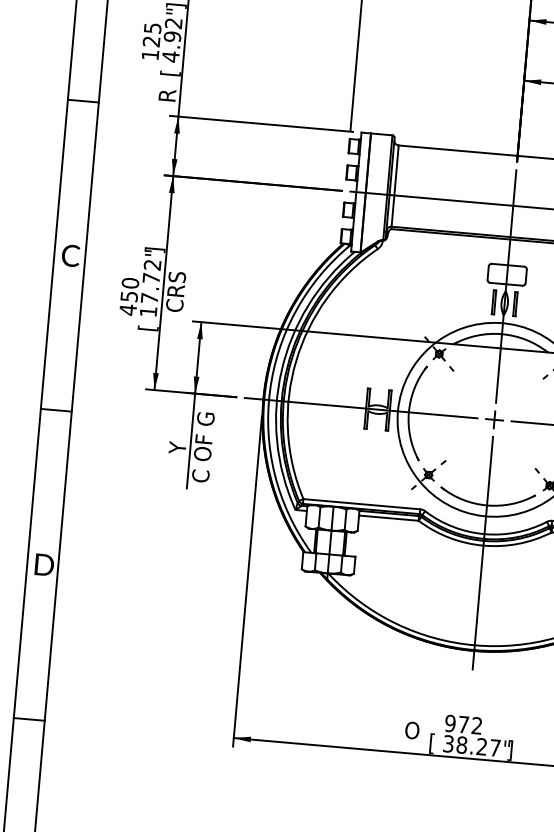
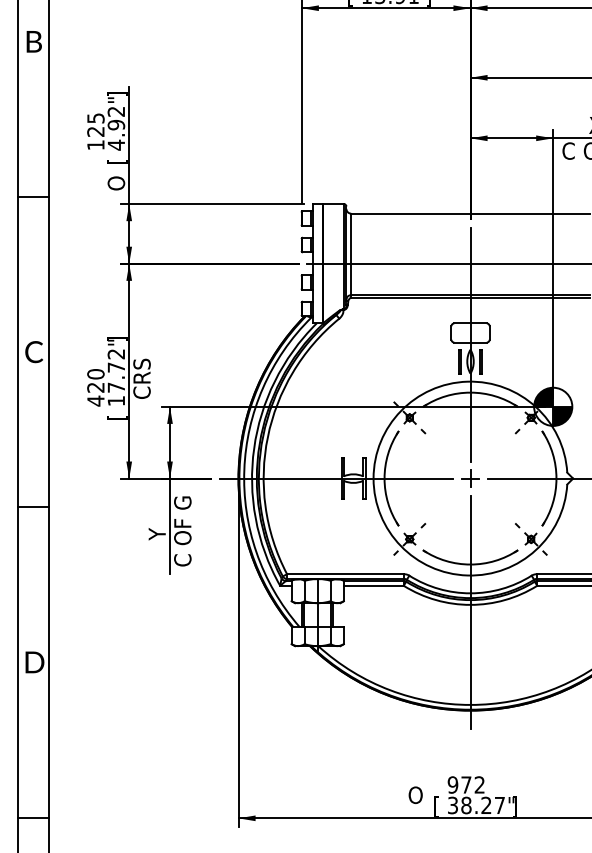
text: (167, 95) -> (116, 183), R -> O
text: (128, 296) -> (95, 387), 450 -> 420

